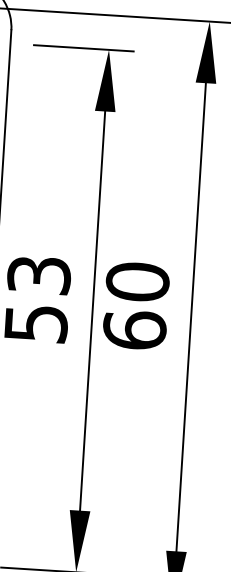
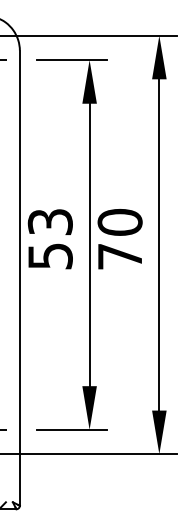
text: (133, 330) -> (119, 256), 60 -> 70

